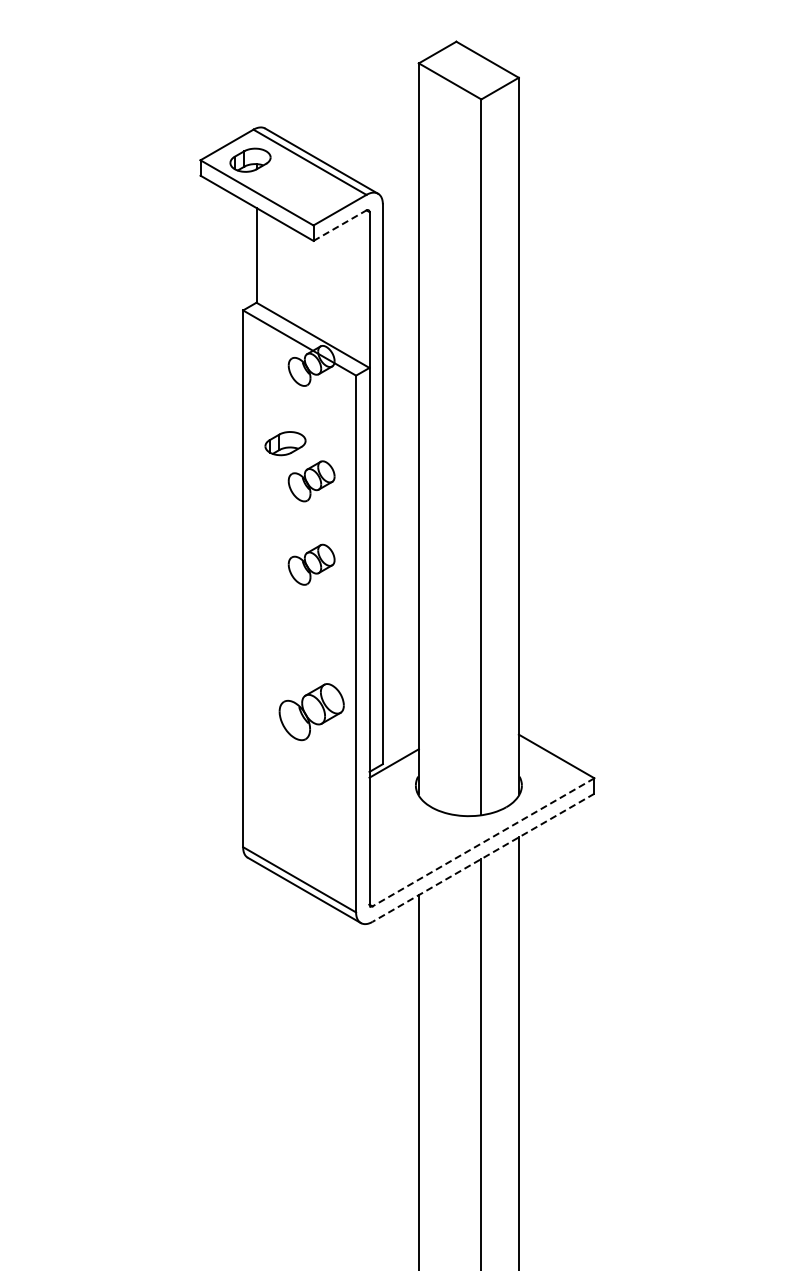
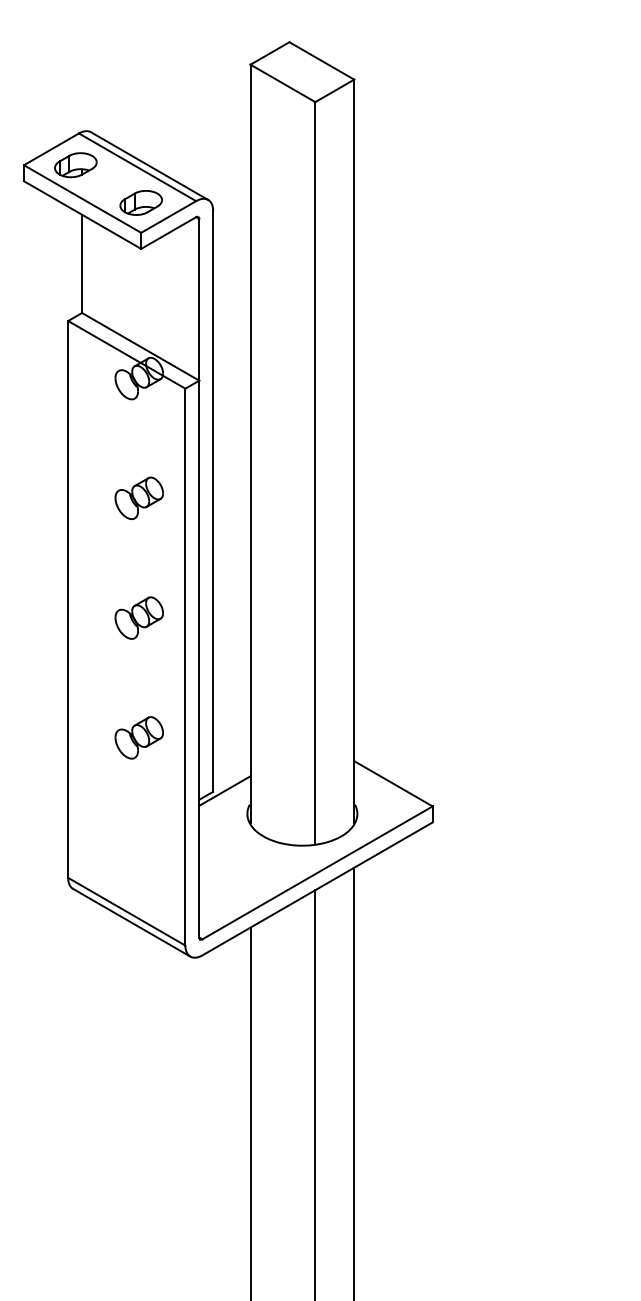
line: (340, 225) -> (169, 232), dashed -> solid
part: (285, 443) -> (141, 202), moved
part: (311, 564) -> (139, 617), moved
part: (311, 712) -> (139, 738), size x0.71
line: (483, 842) -> (317, 873), dashed -> solid
line: (483, 858) -> (317, 889), dashed -> solid

